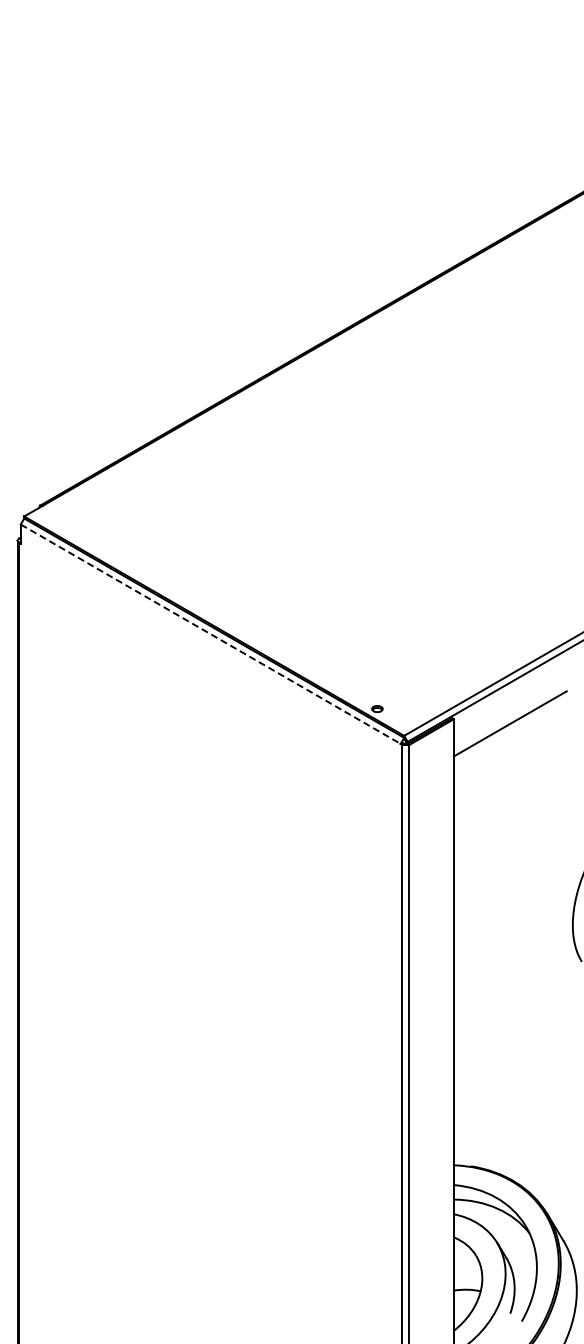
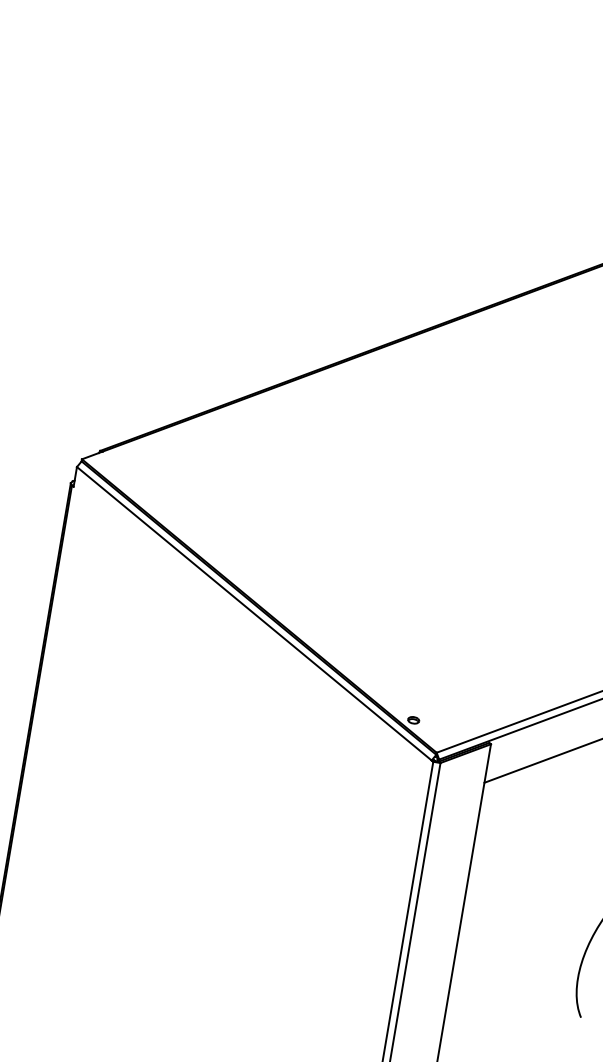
line: (211, 634) -> (255, 614), dashed -> solid

